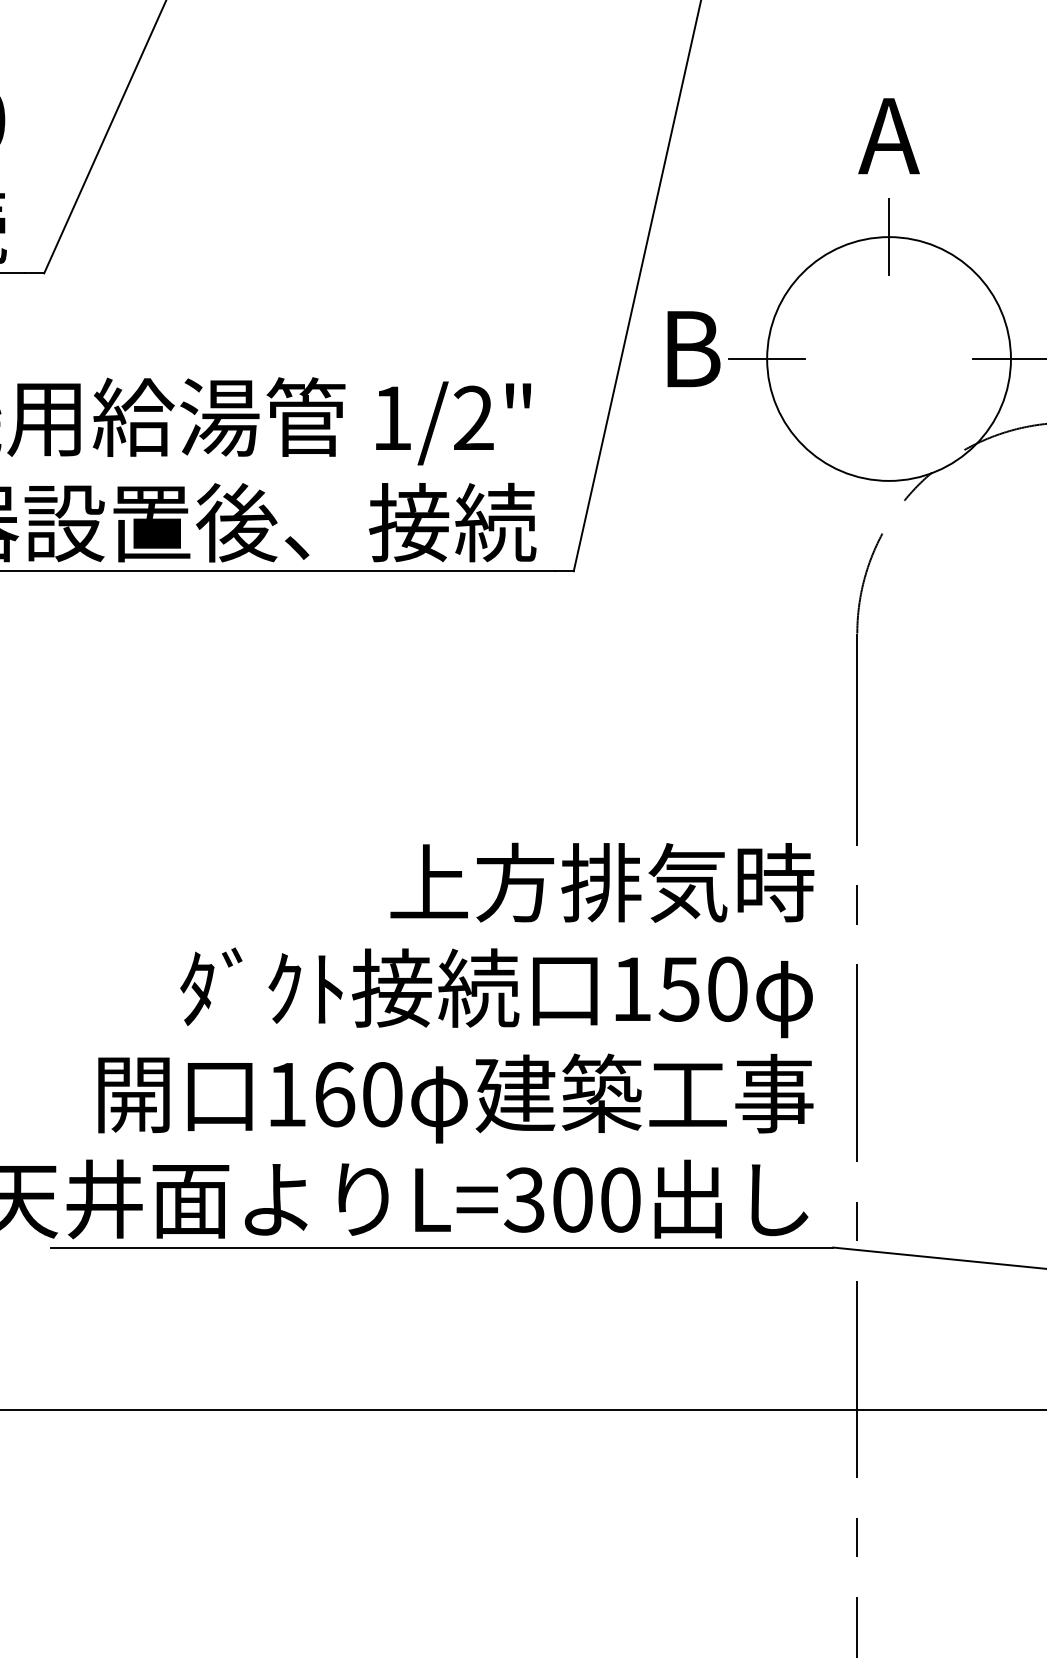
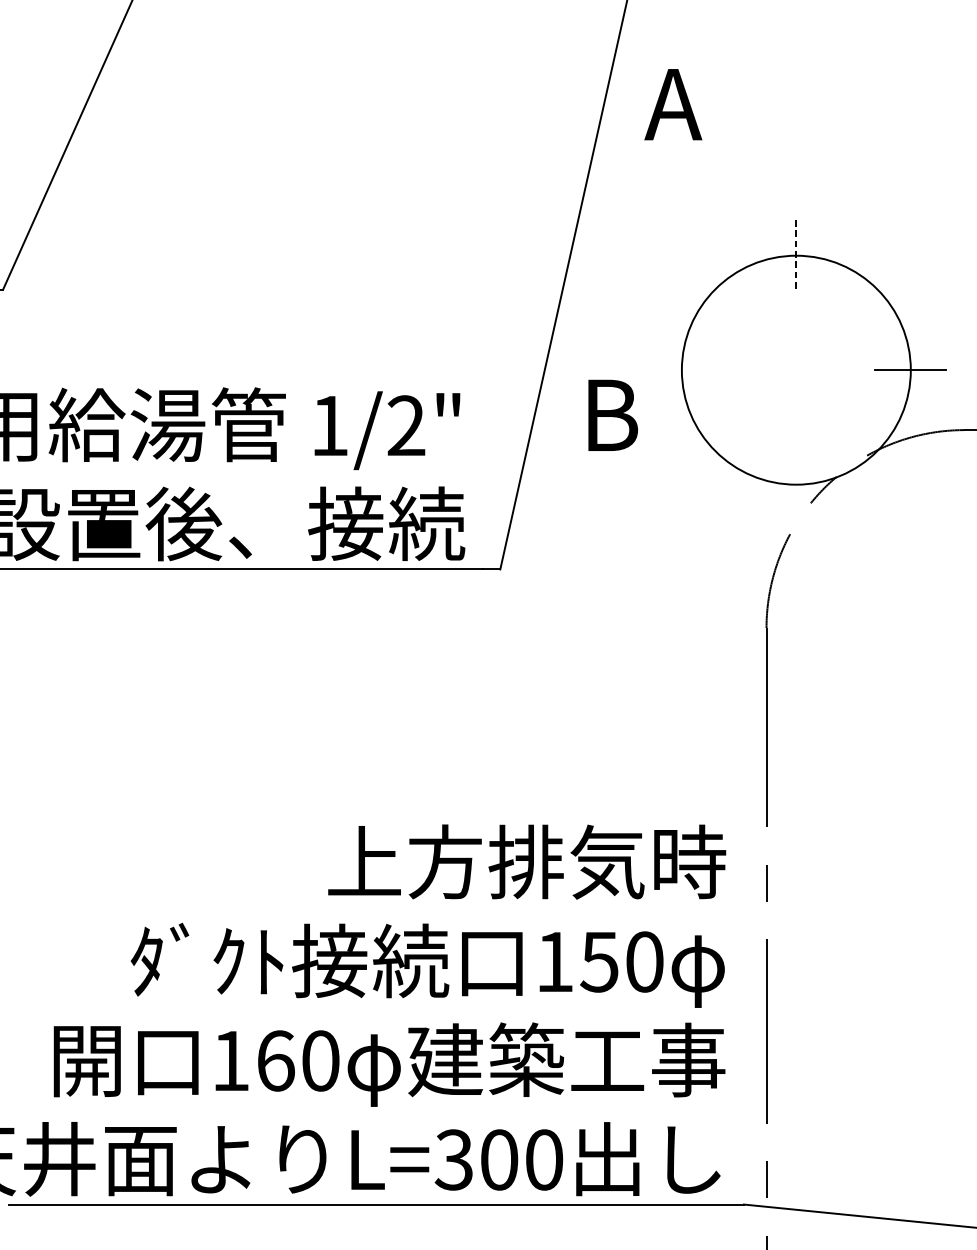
text: (888, 136) -> (672, 104), moved
line: (889, 237) -> (796, 256), solid -> dashed
text: (693, 349) -> (612, 415), moved
line: (767, 359) -> (682, 370), removed

